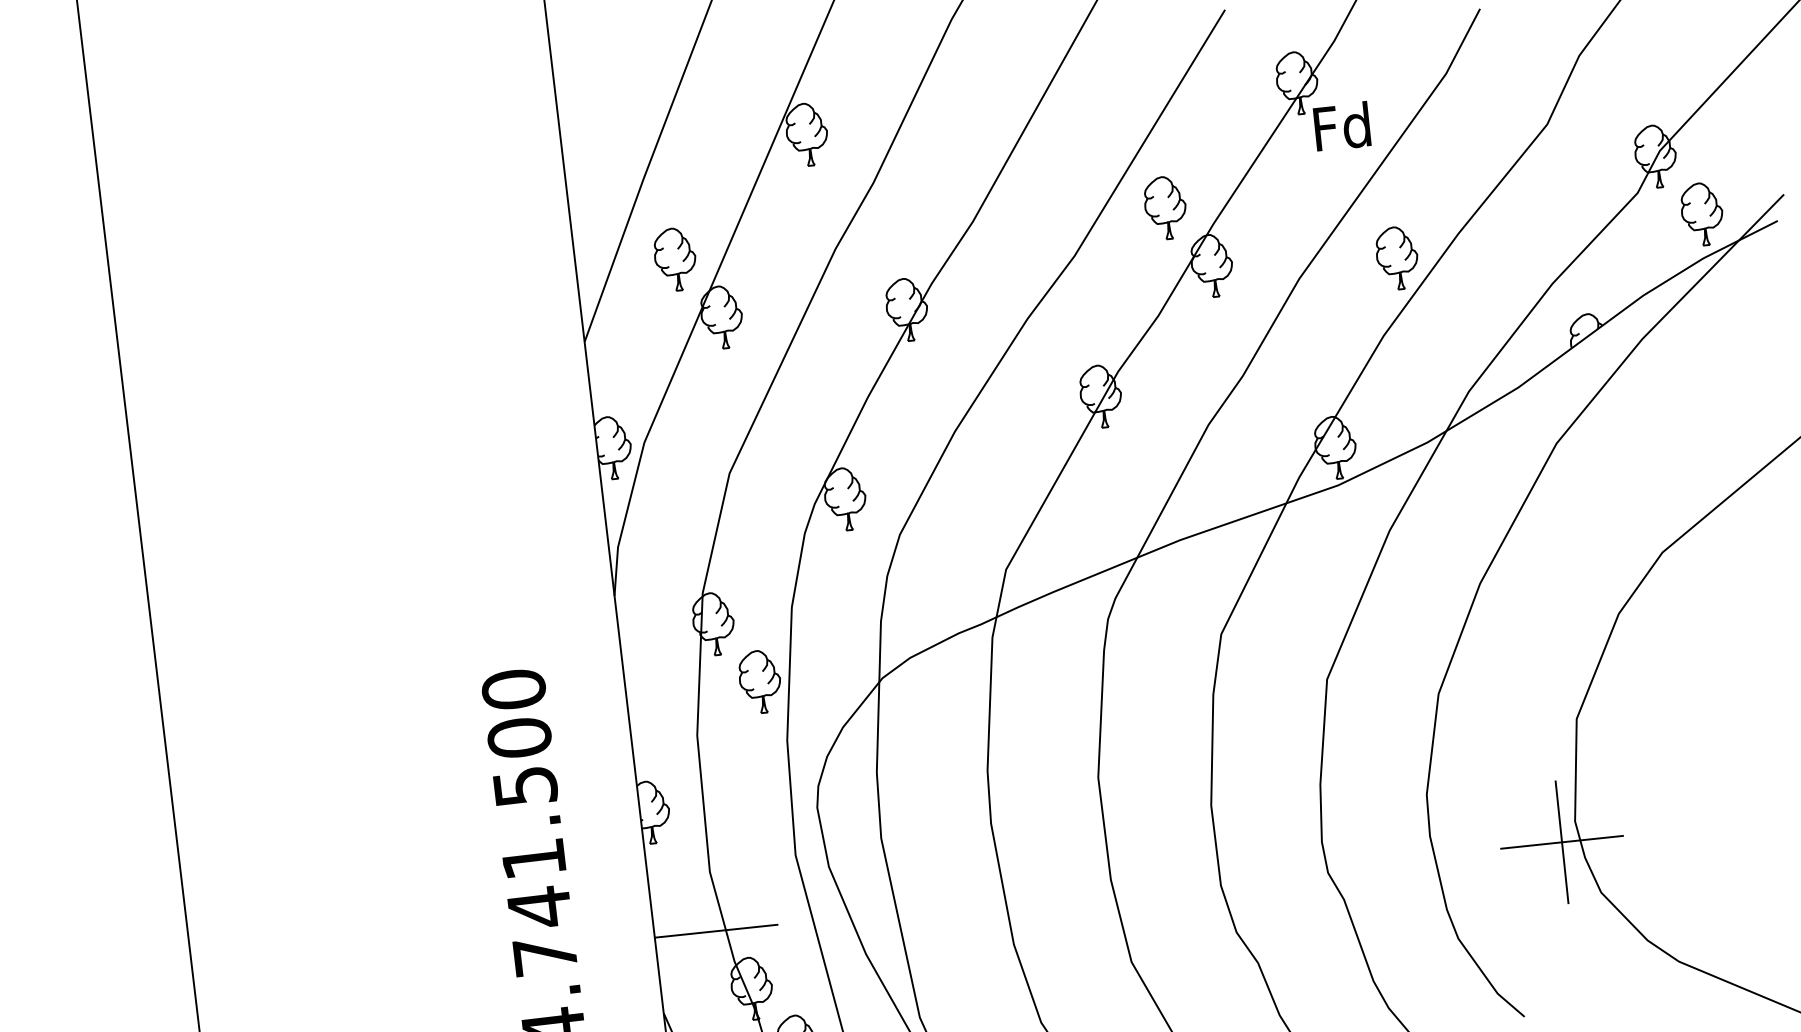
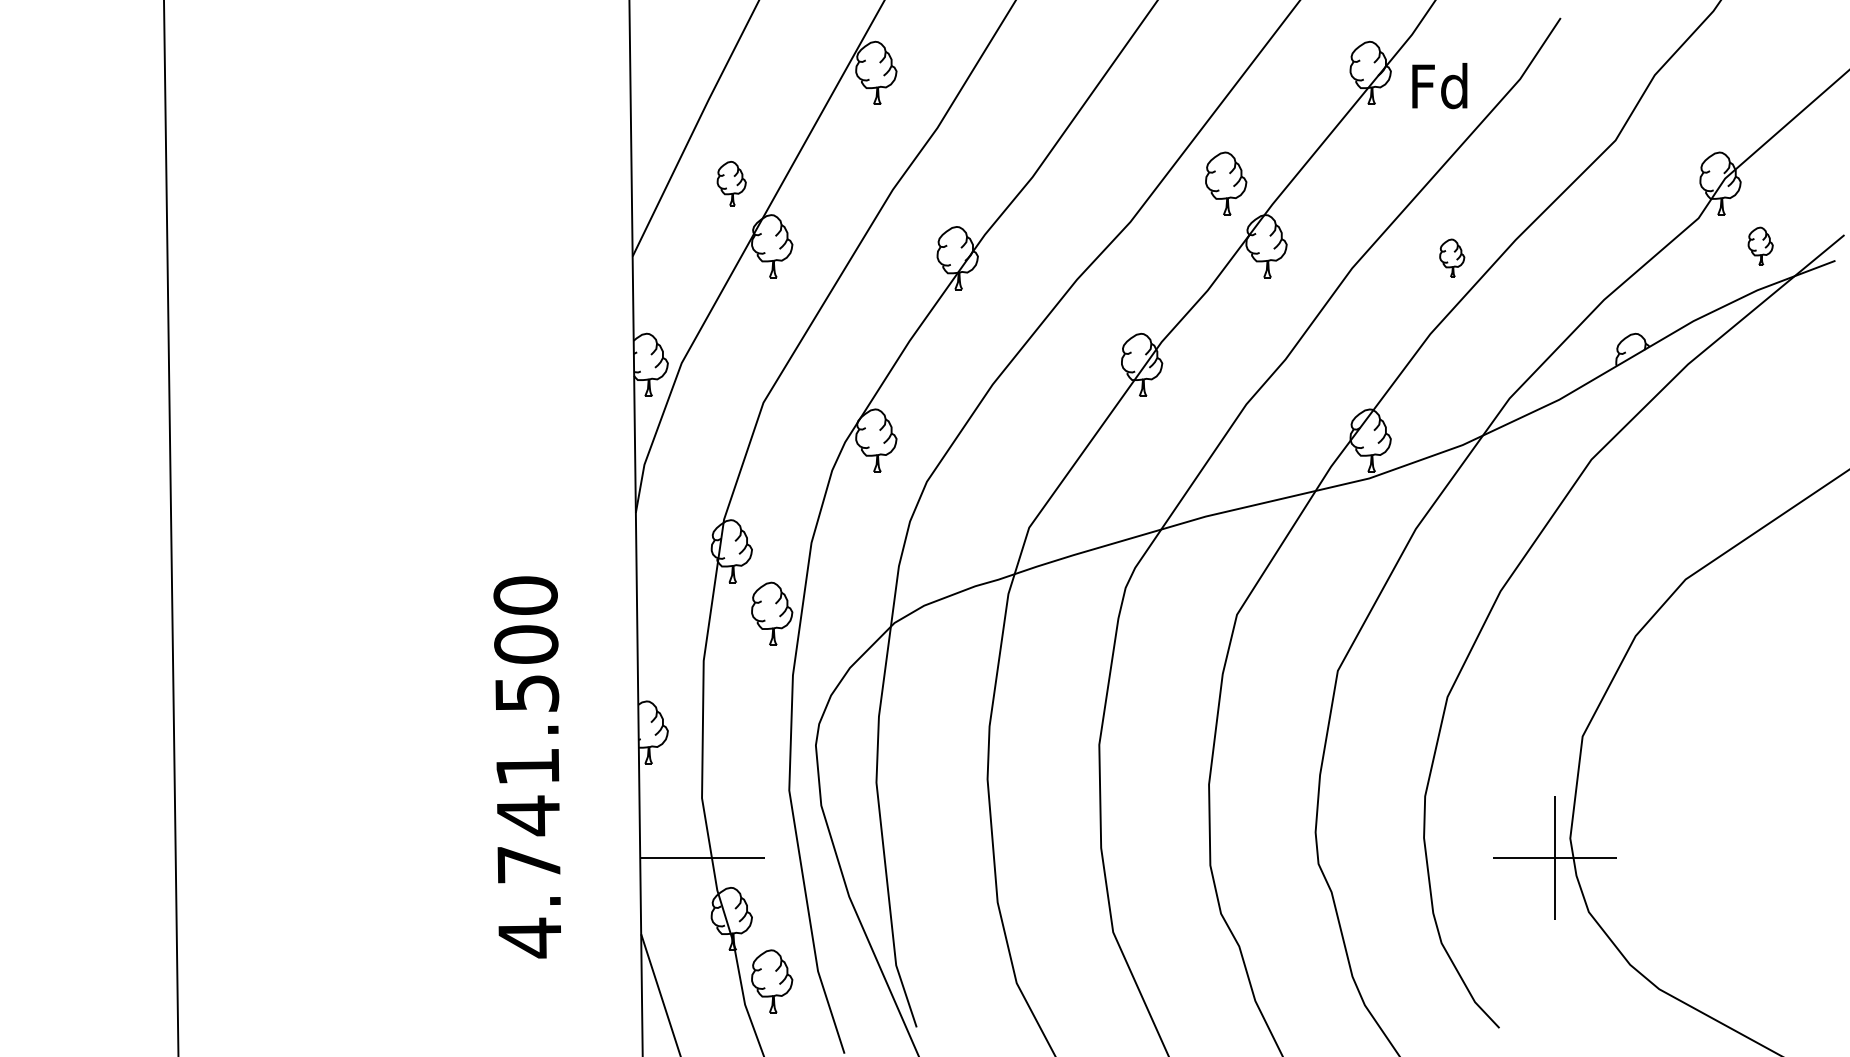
text: (1341, 127) -> (1439, 86), moved
part: (1702, 214) -> (1760, 246), size x0.6
part: (1397, 258) -> (1452, 258), size x0.6
part: (675, 259) -> (731, 183), size x0.7

